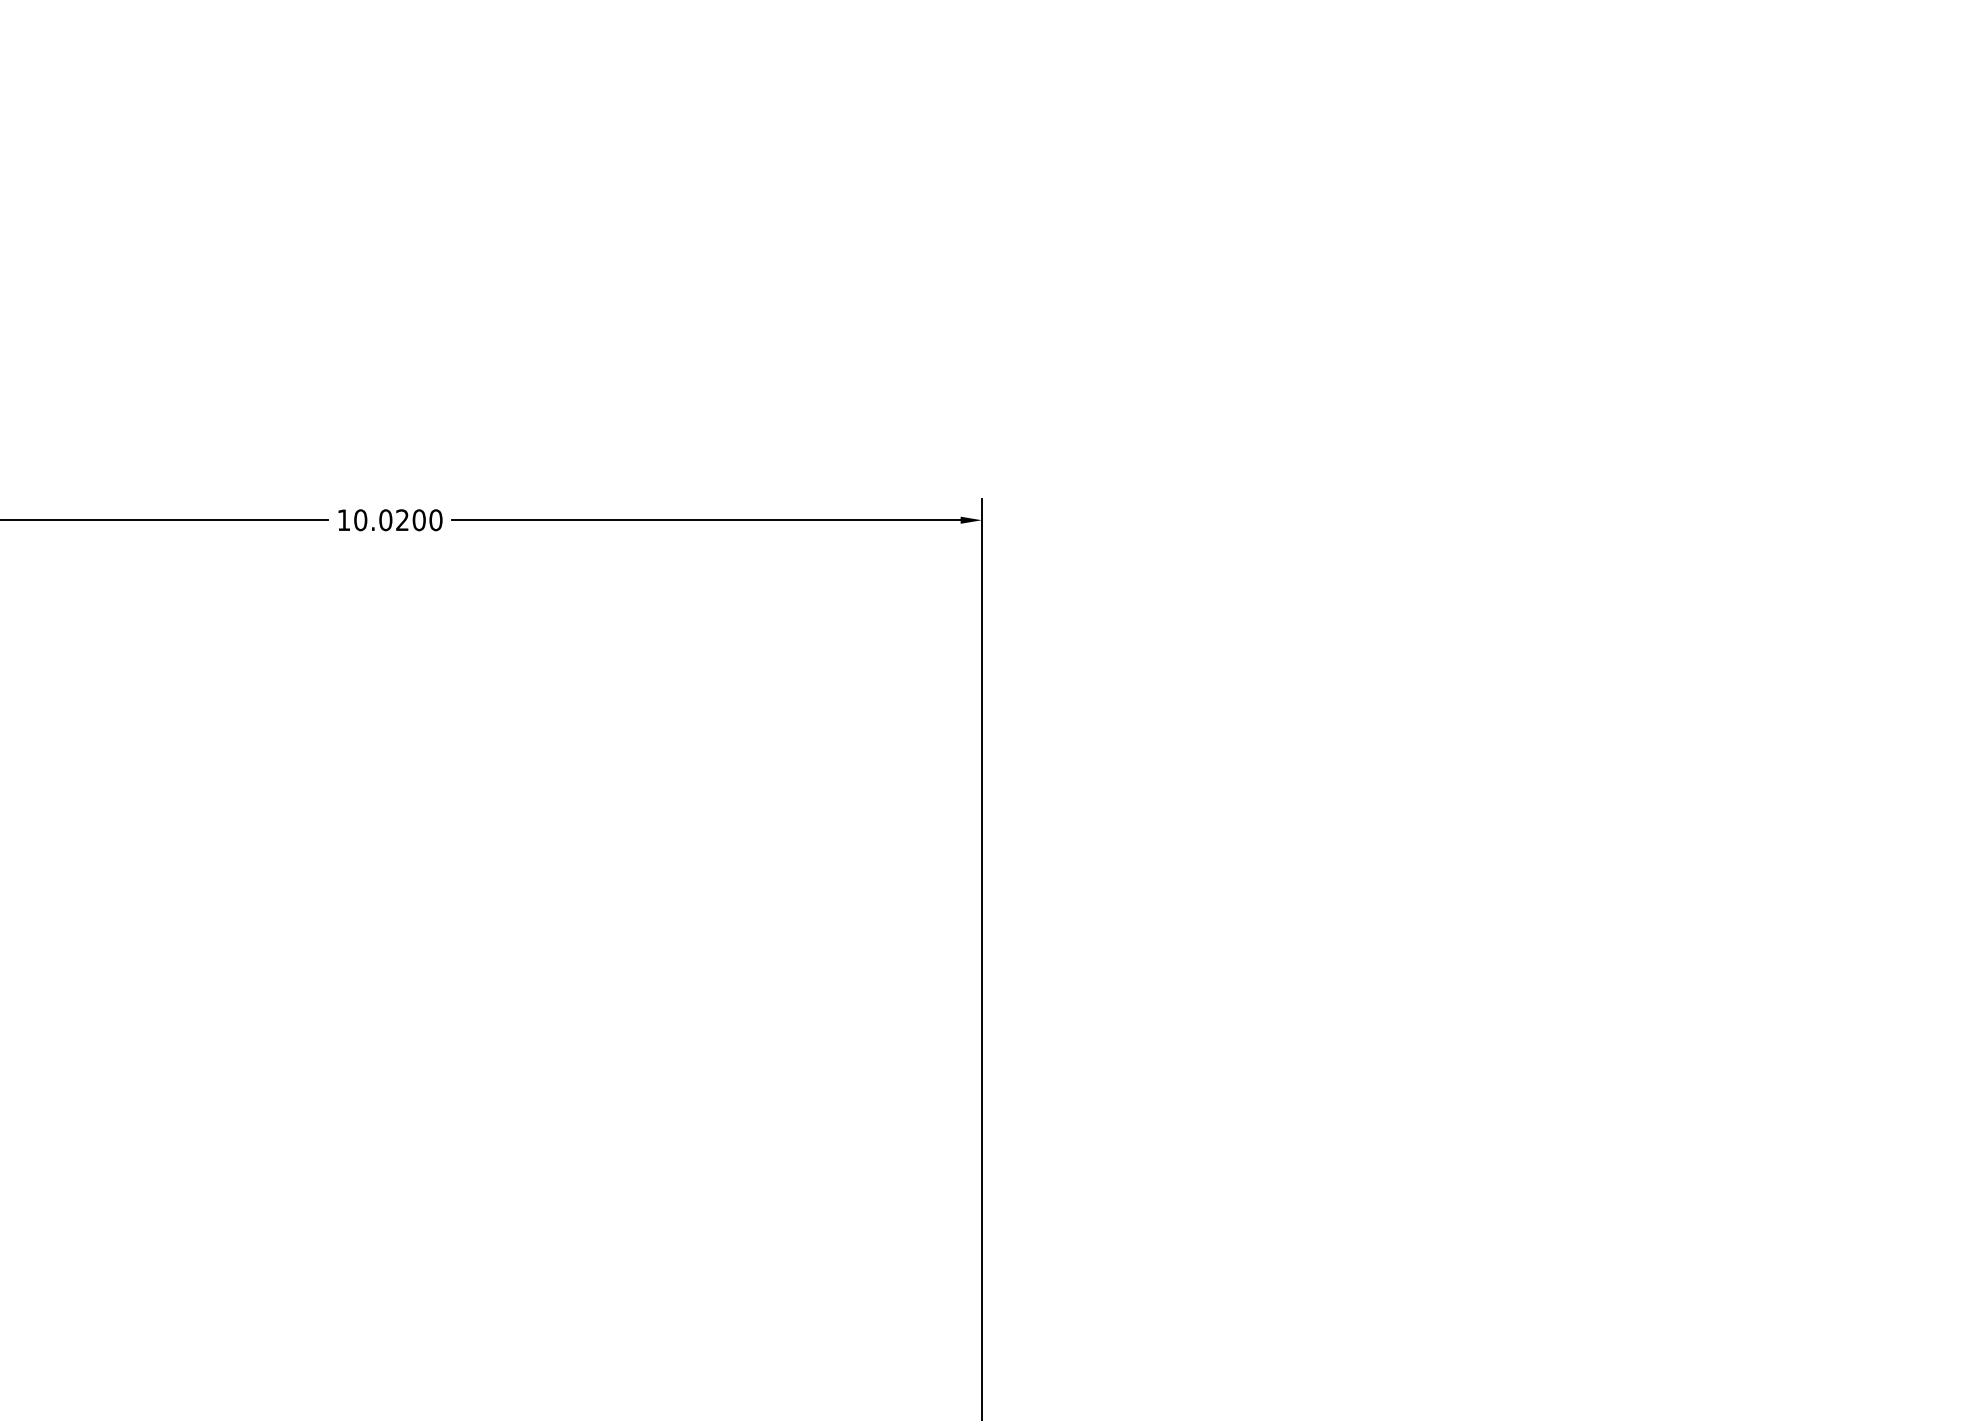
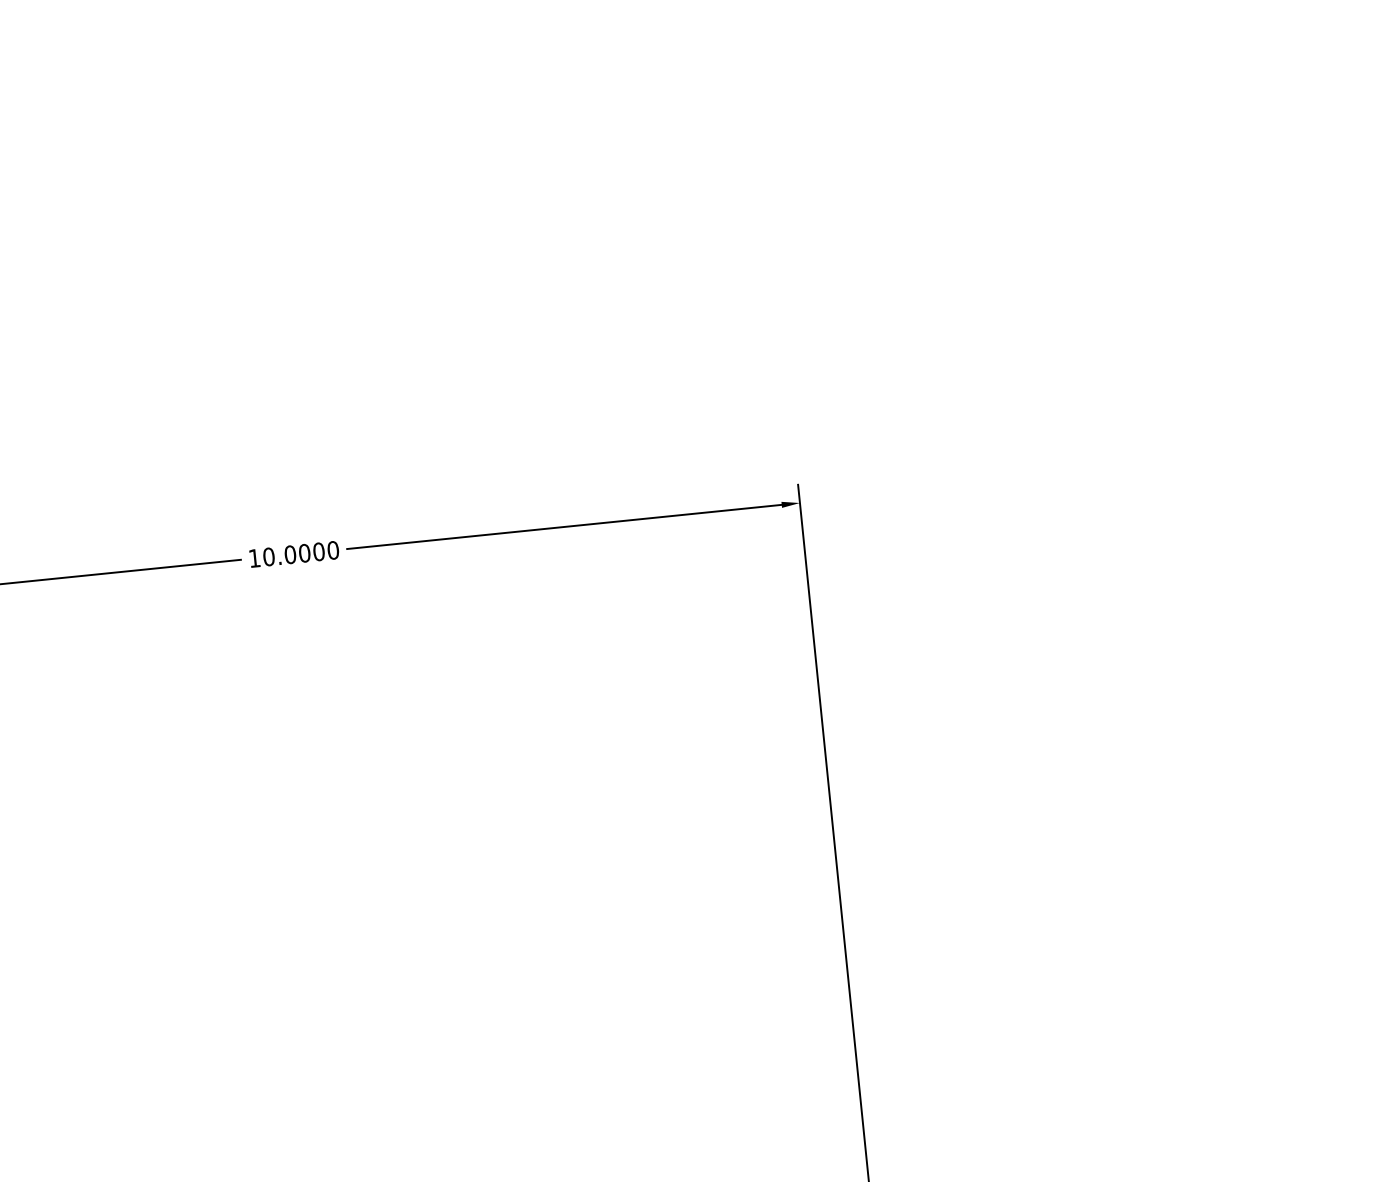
text: (402, 520) -> (304, 553), 10.0200 -> 10.0000

